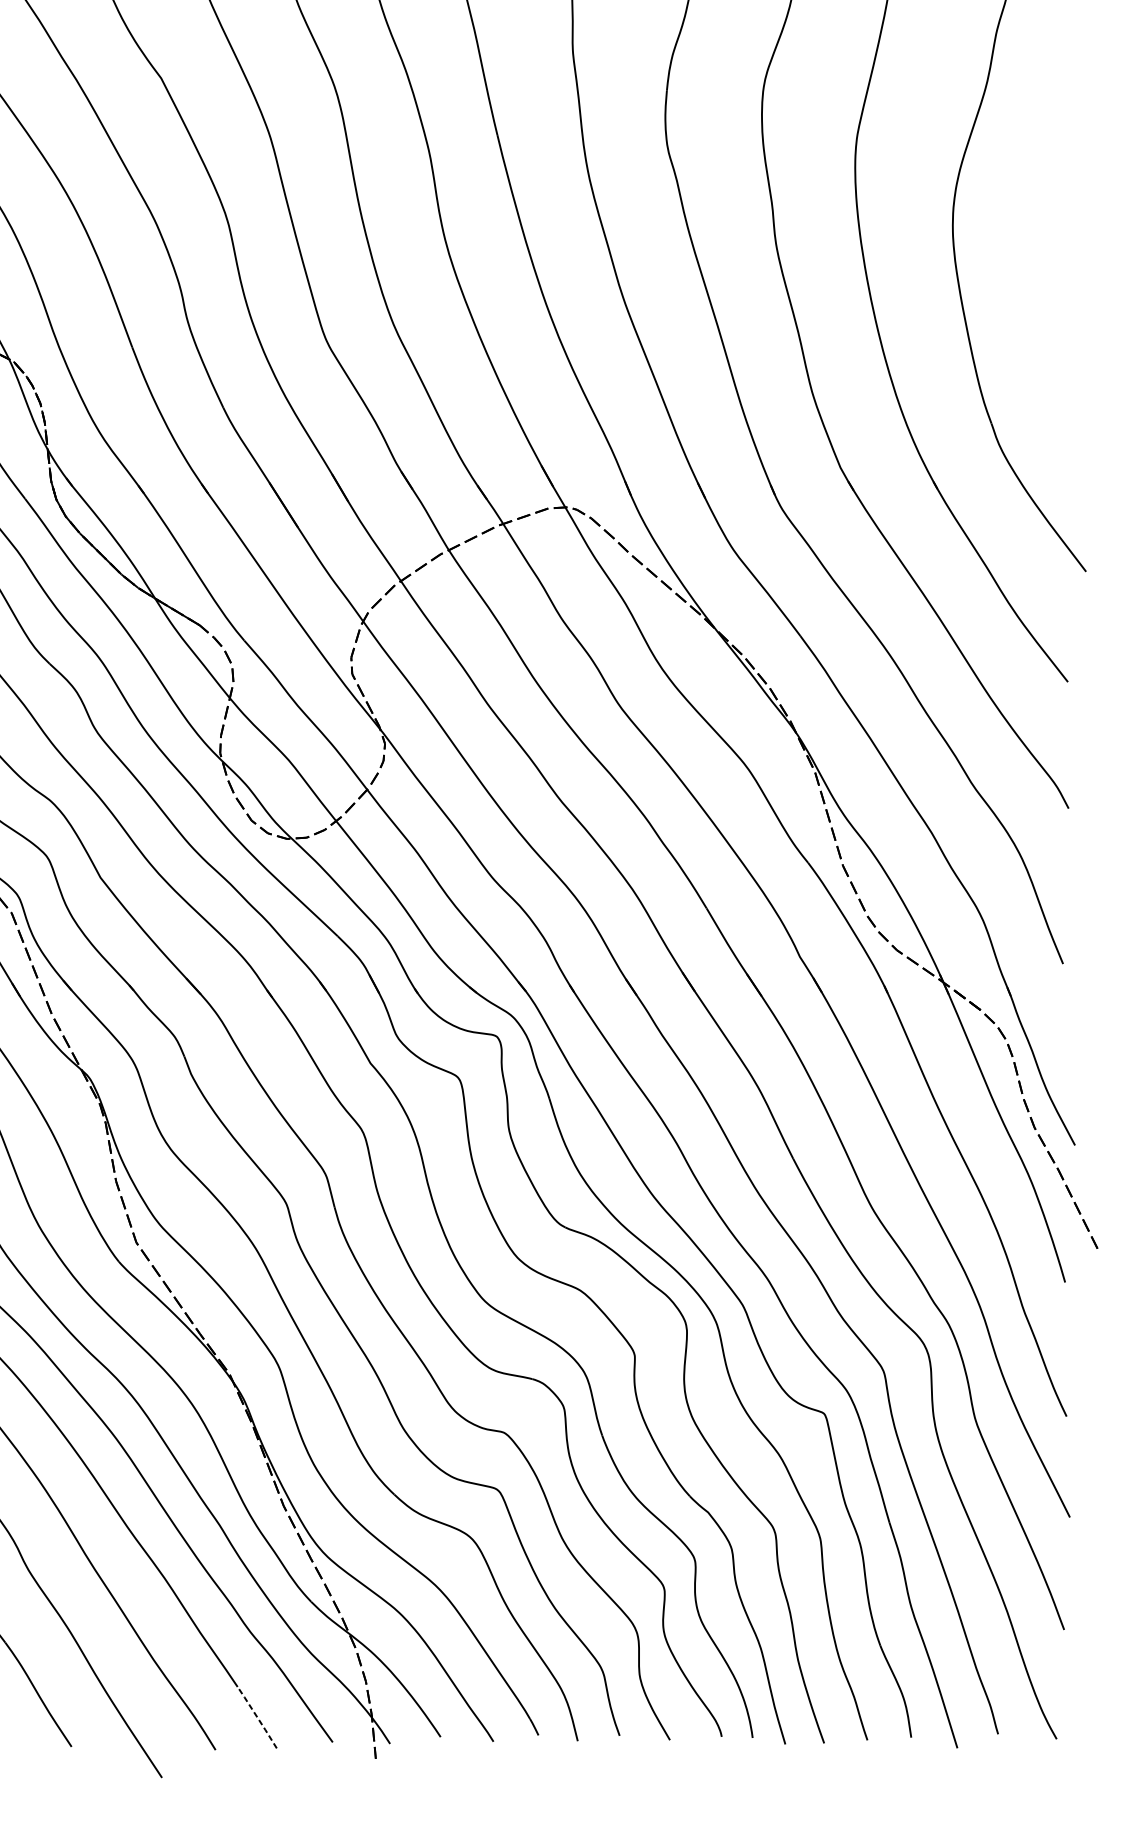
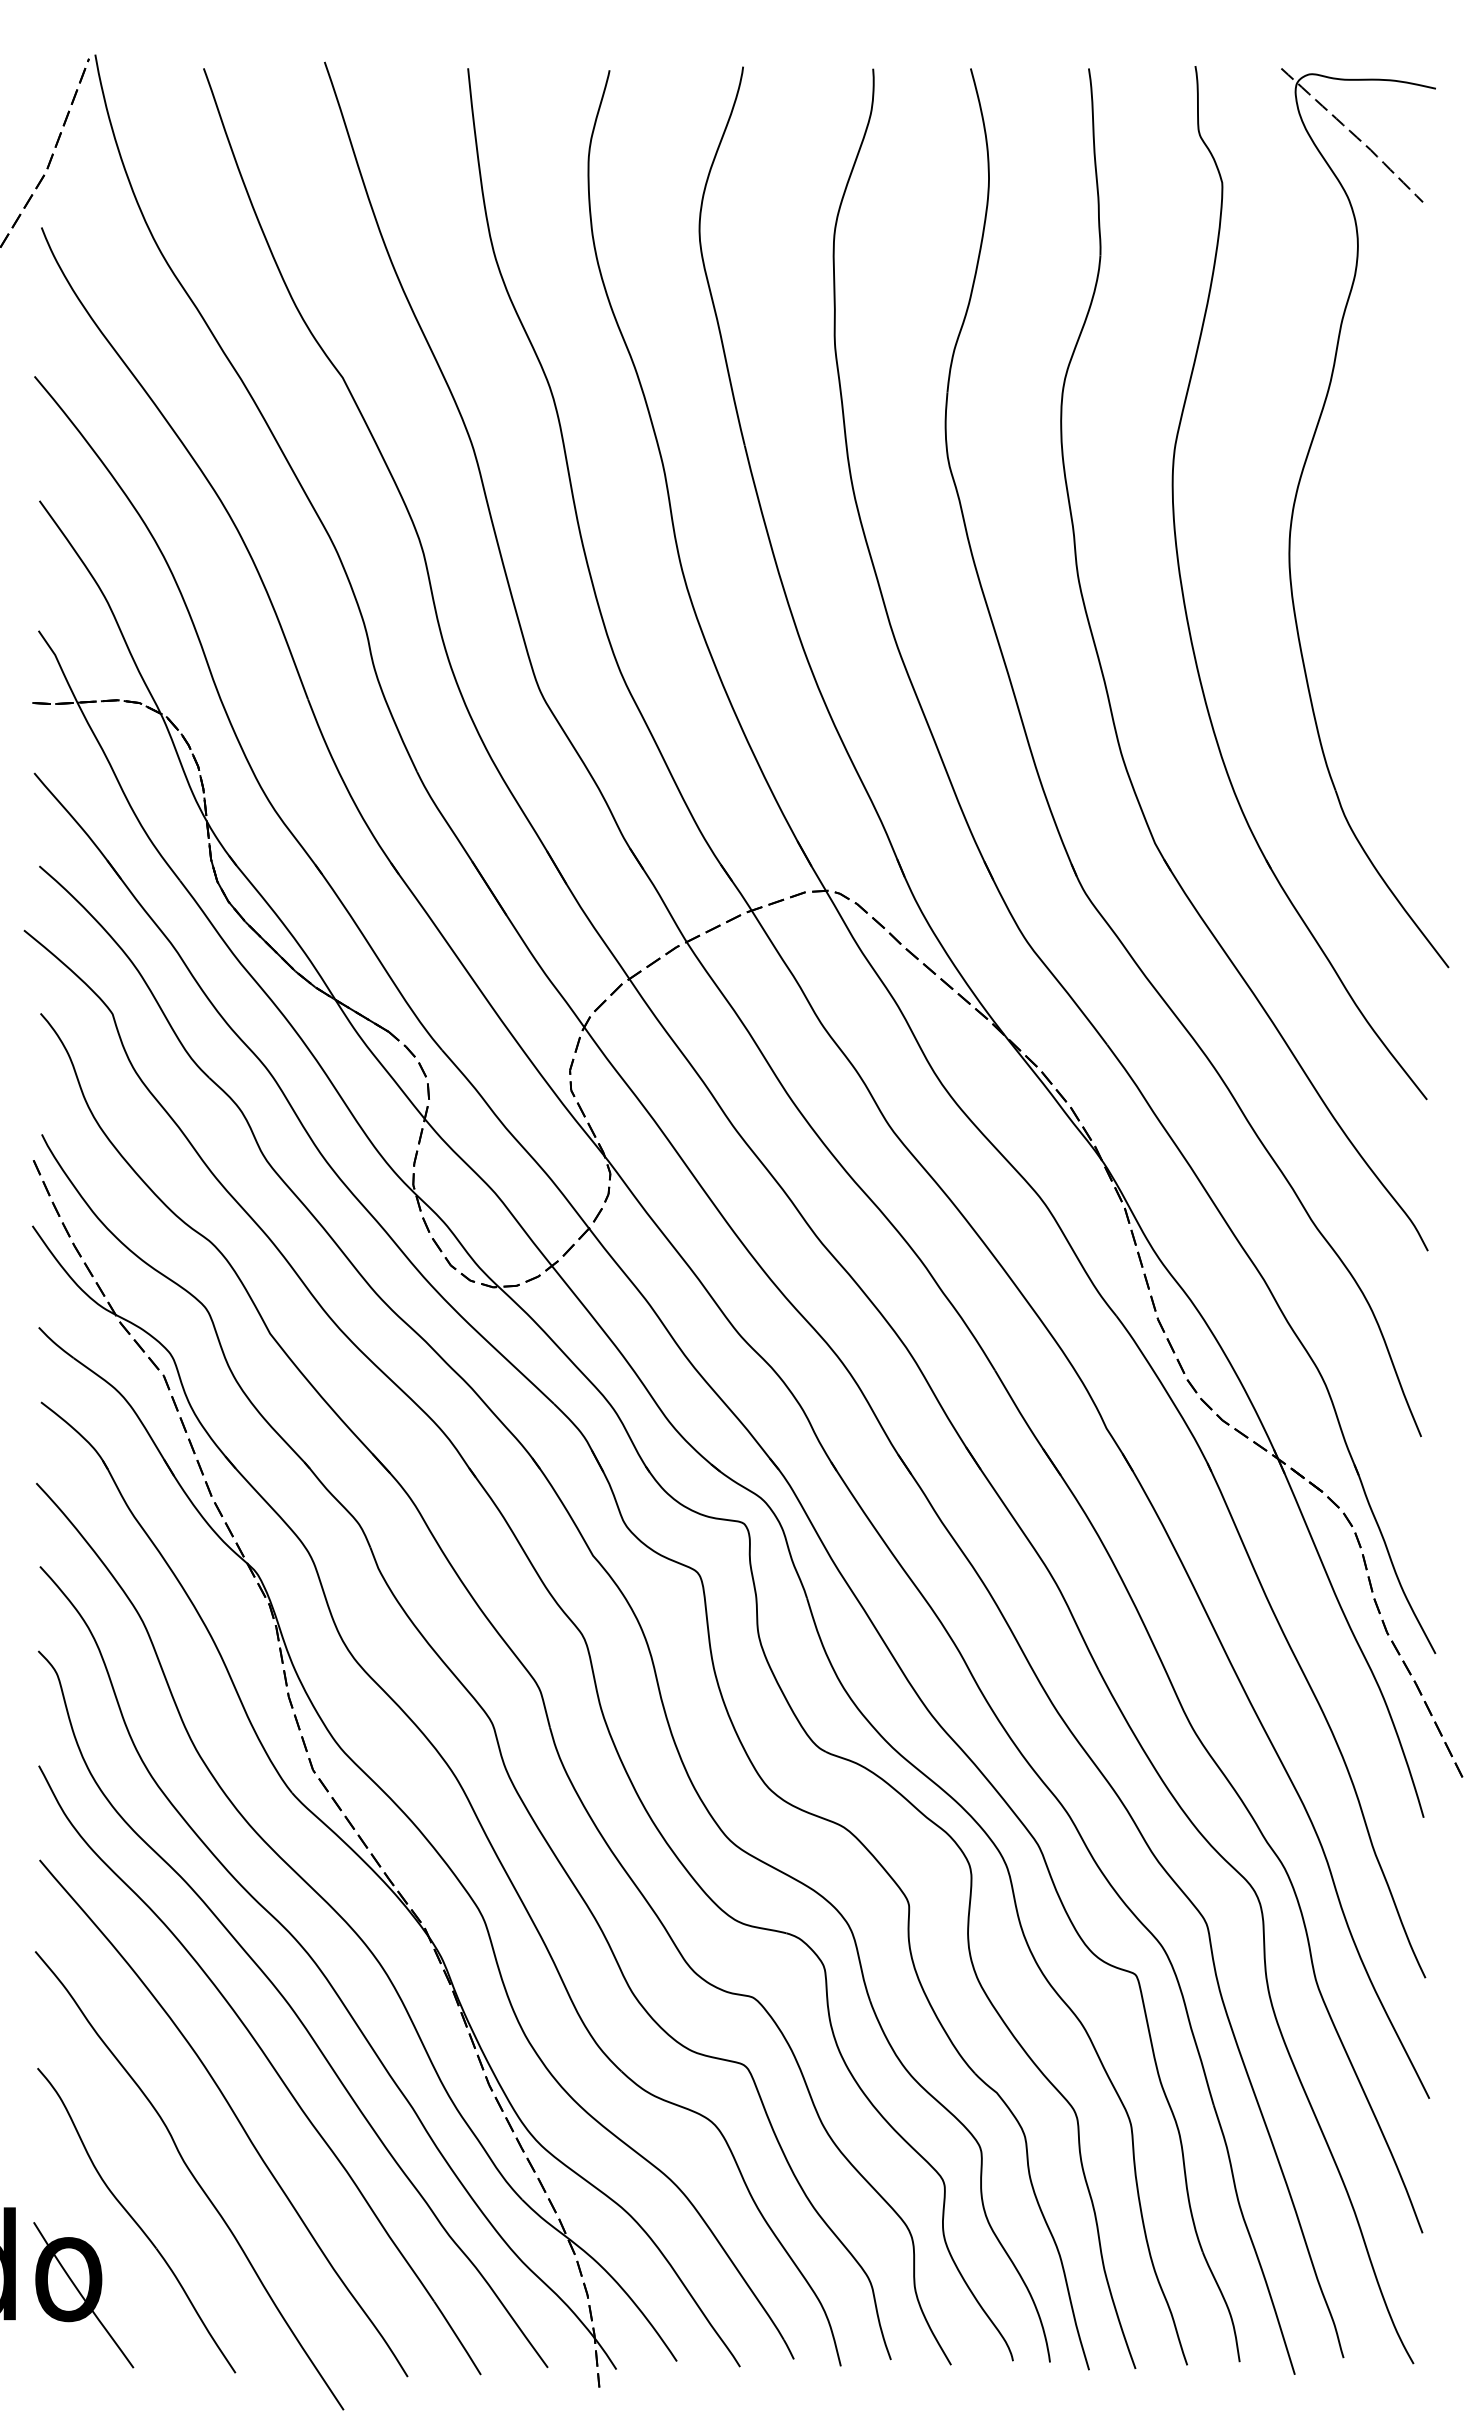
line: (257, 1717) -> (457, 2337), dashed -> solid

